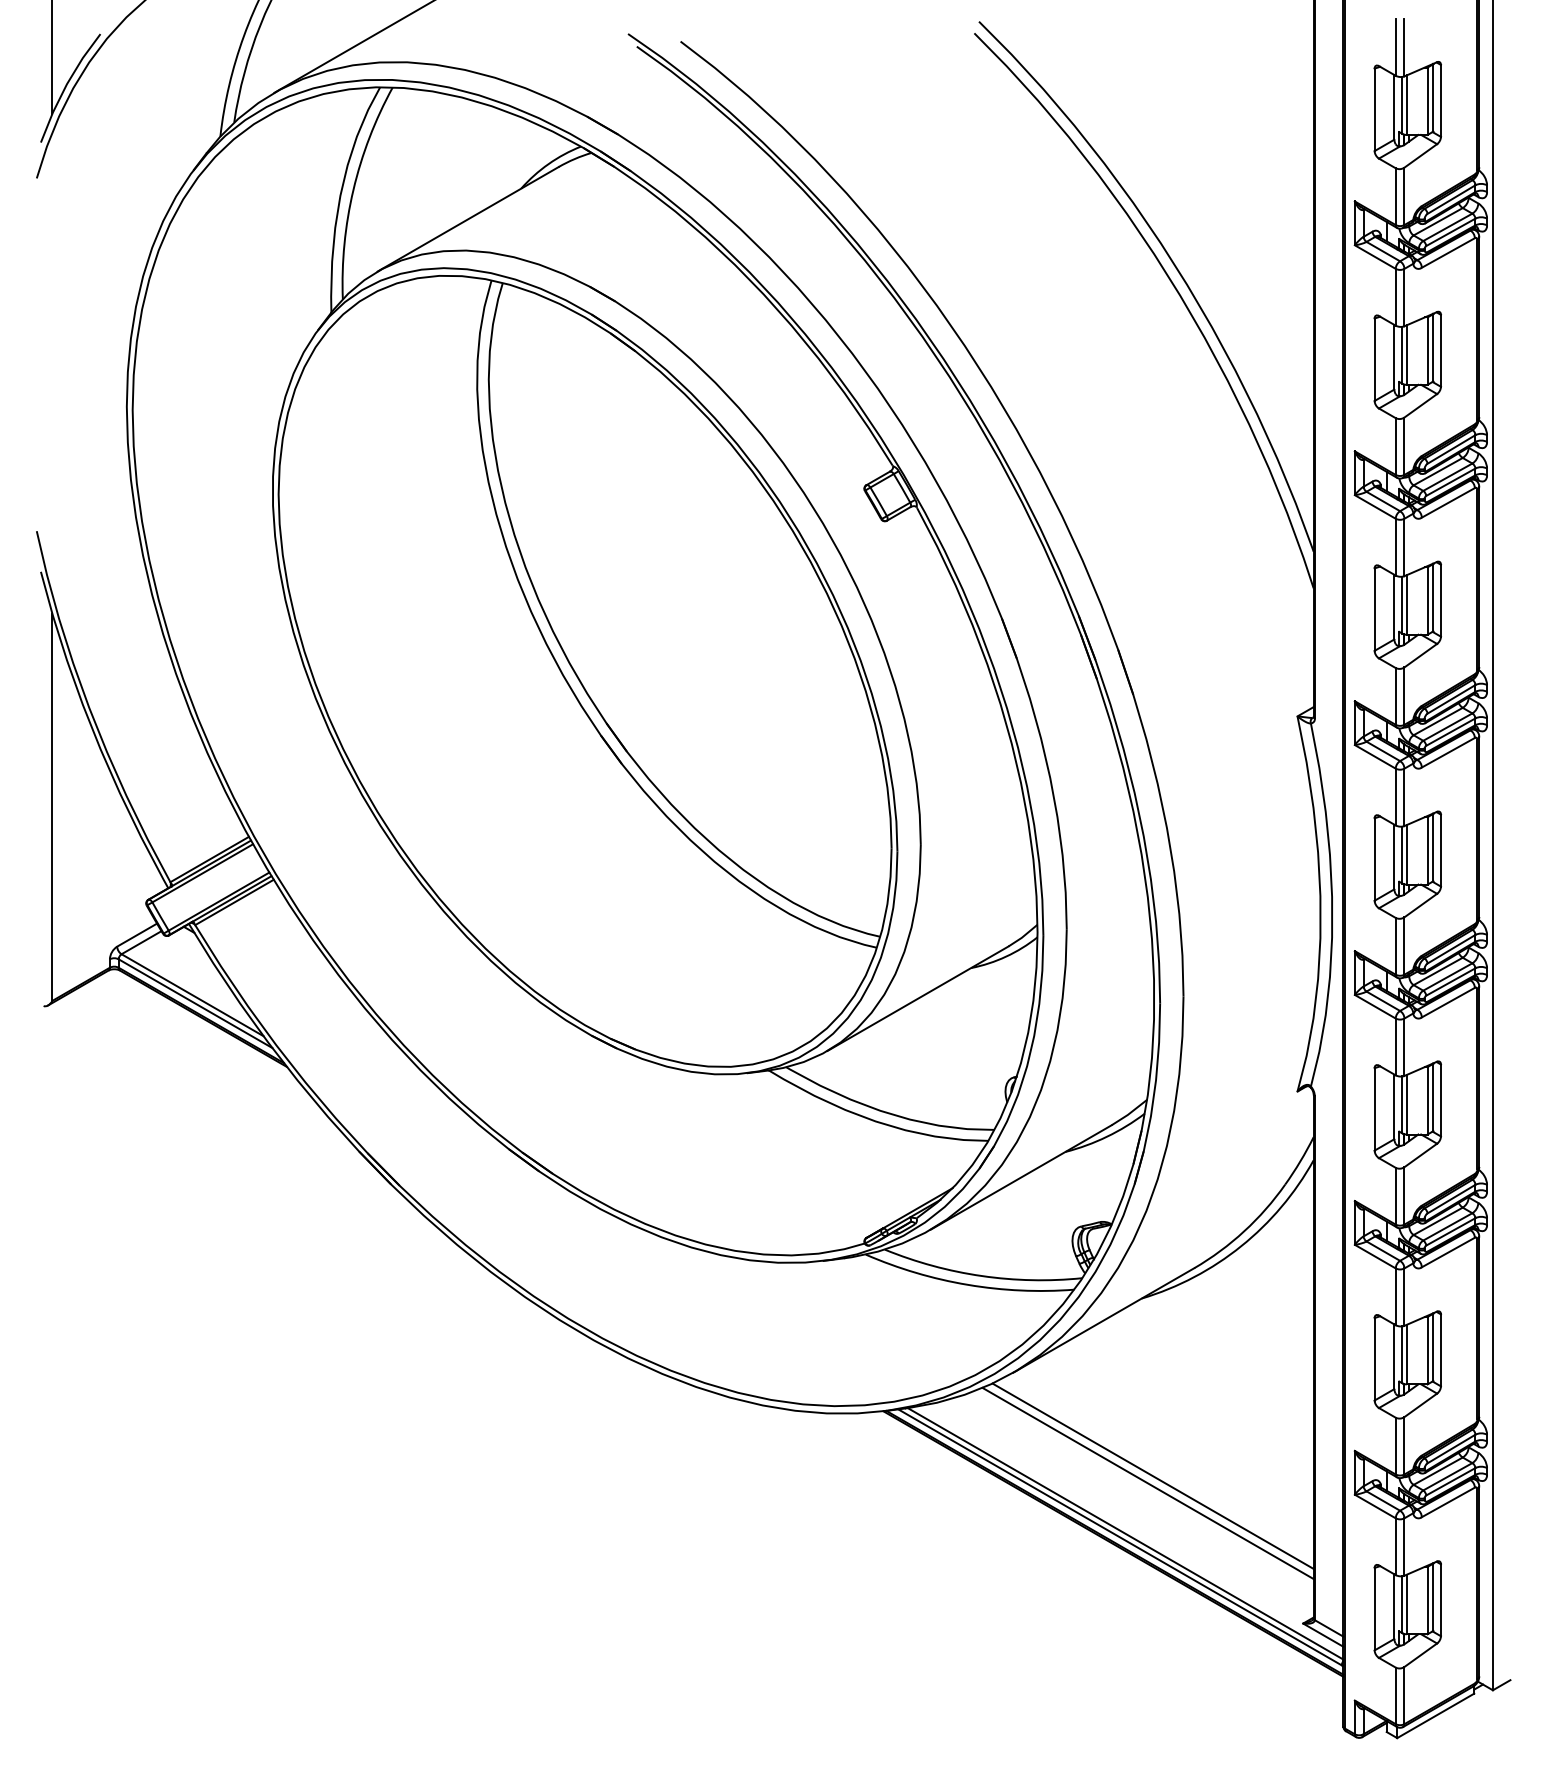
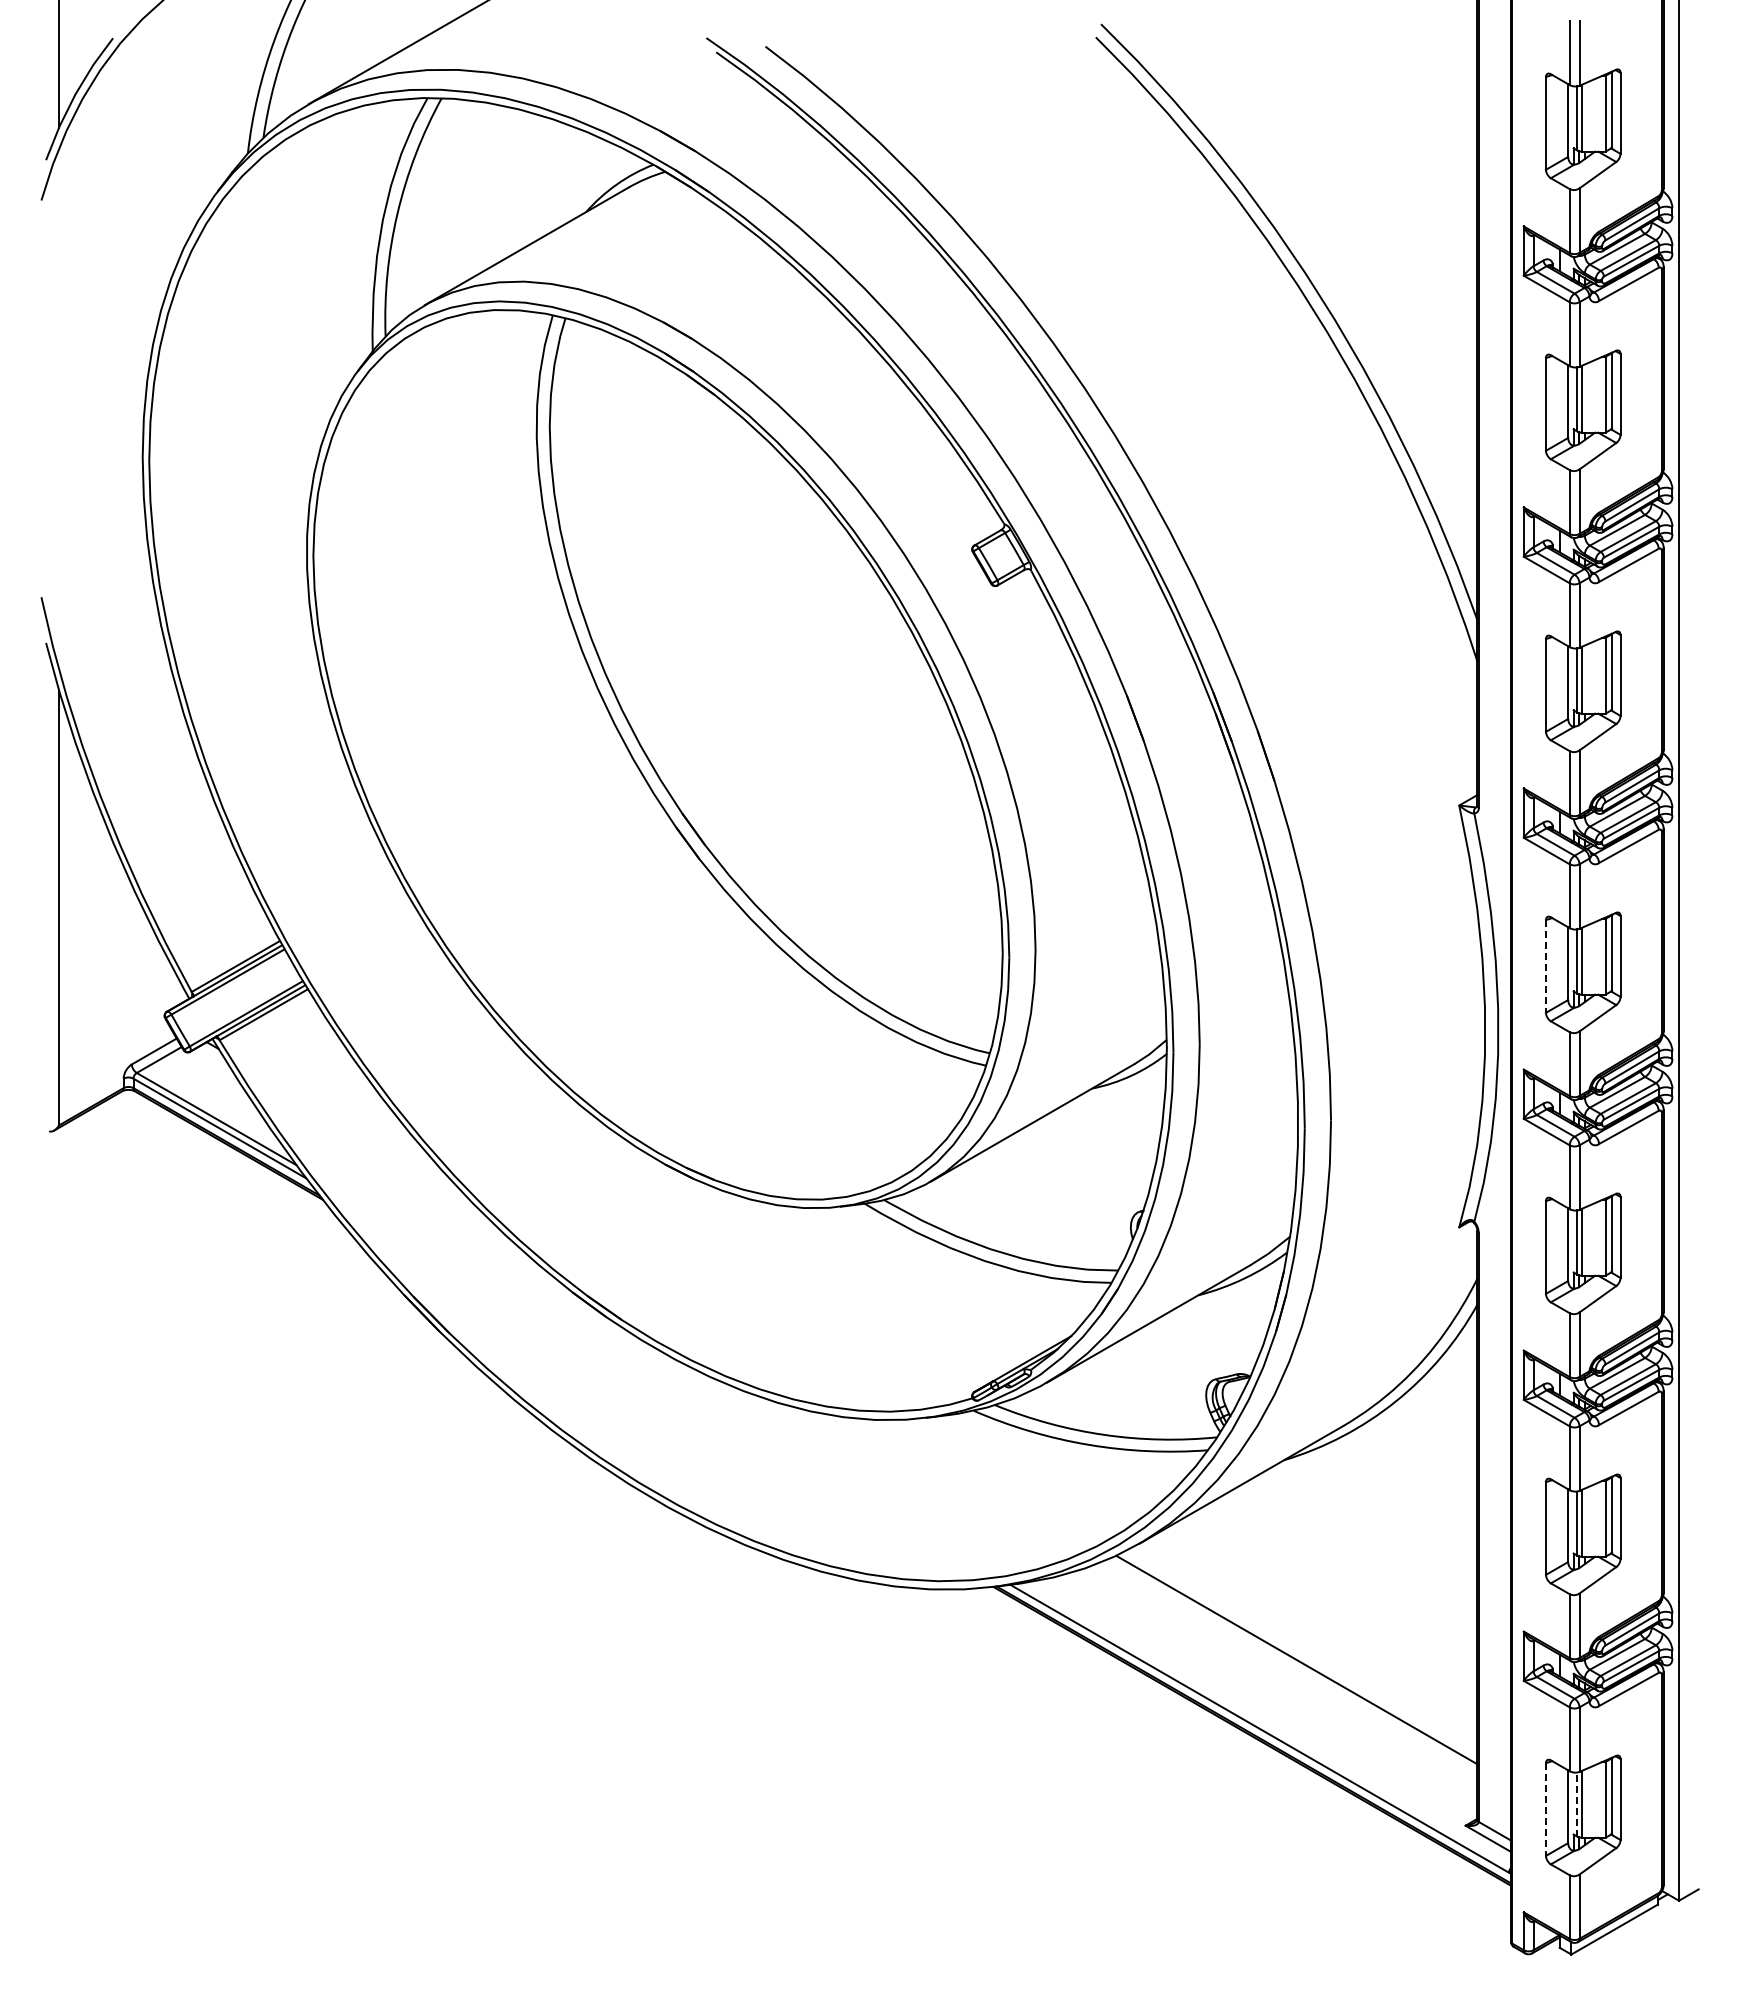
line: (1375, 859) -> (1546, 966), solid -> dashed
line: (1148, 1482) -> (1291, 1667), removed
line: (1125, 1533) -> (1265, 1724), removed
line: (1402, 1604) -> (1577, 1804), solid -> dashed
line: (1375, 1610) -> (1546, 1810), solid -> dashed

